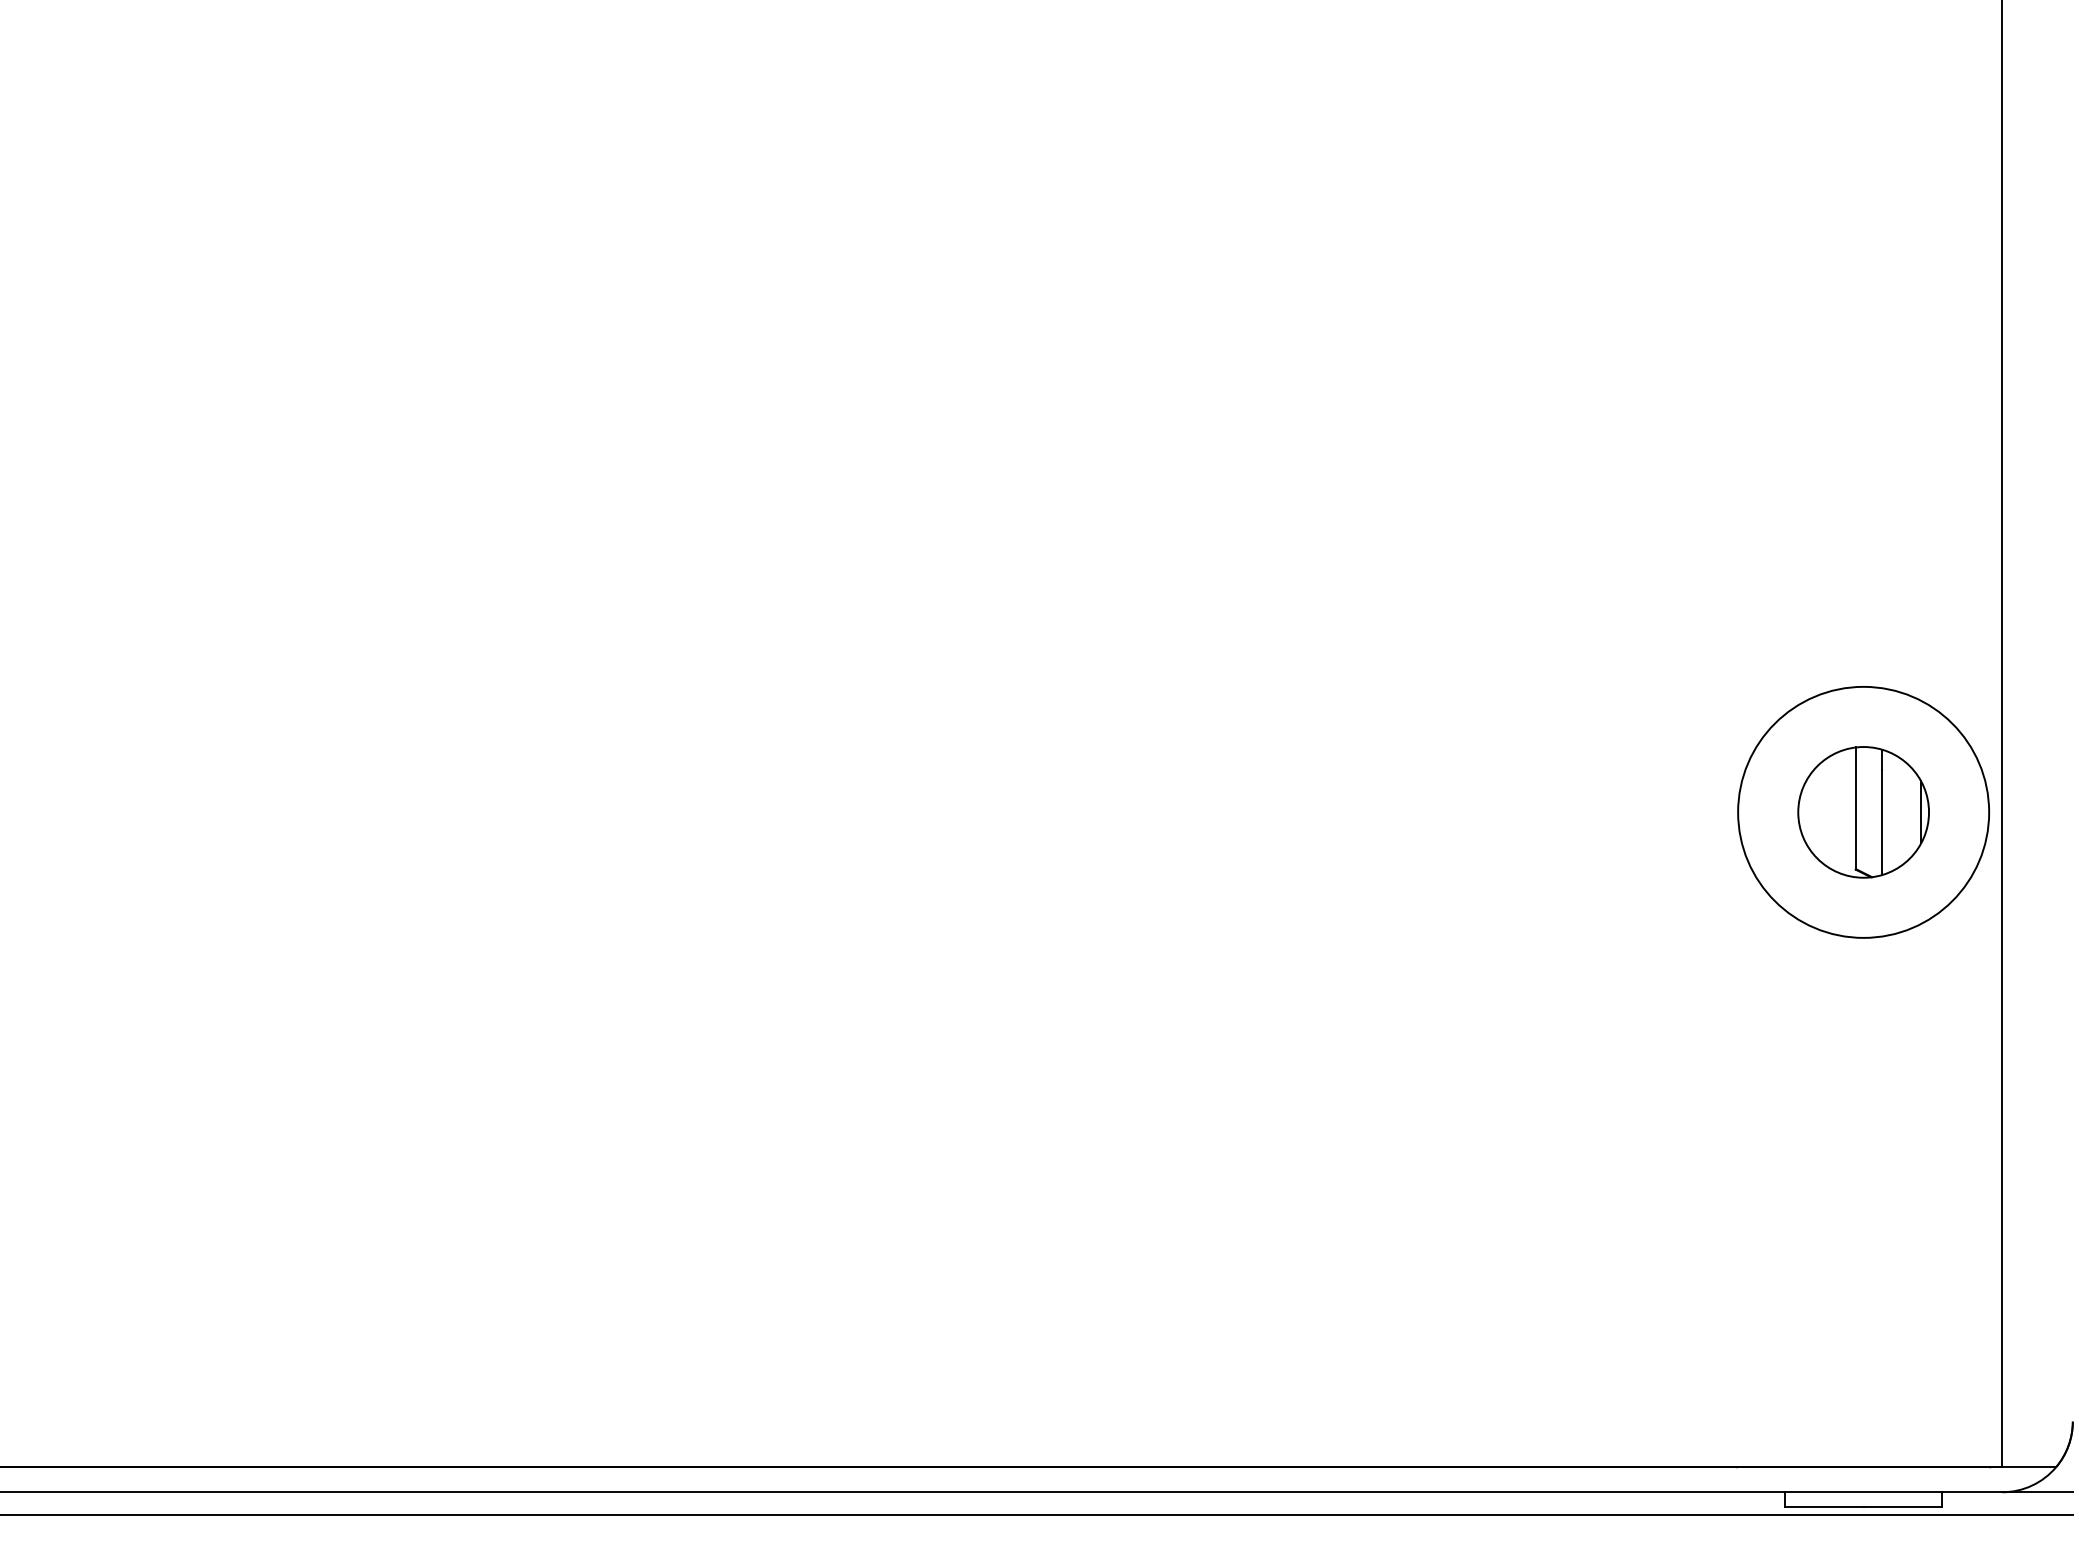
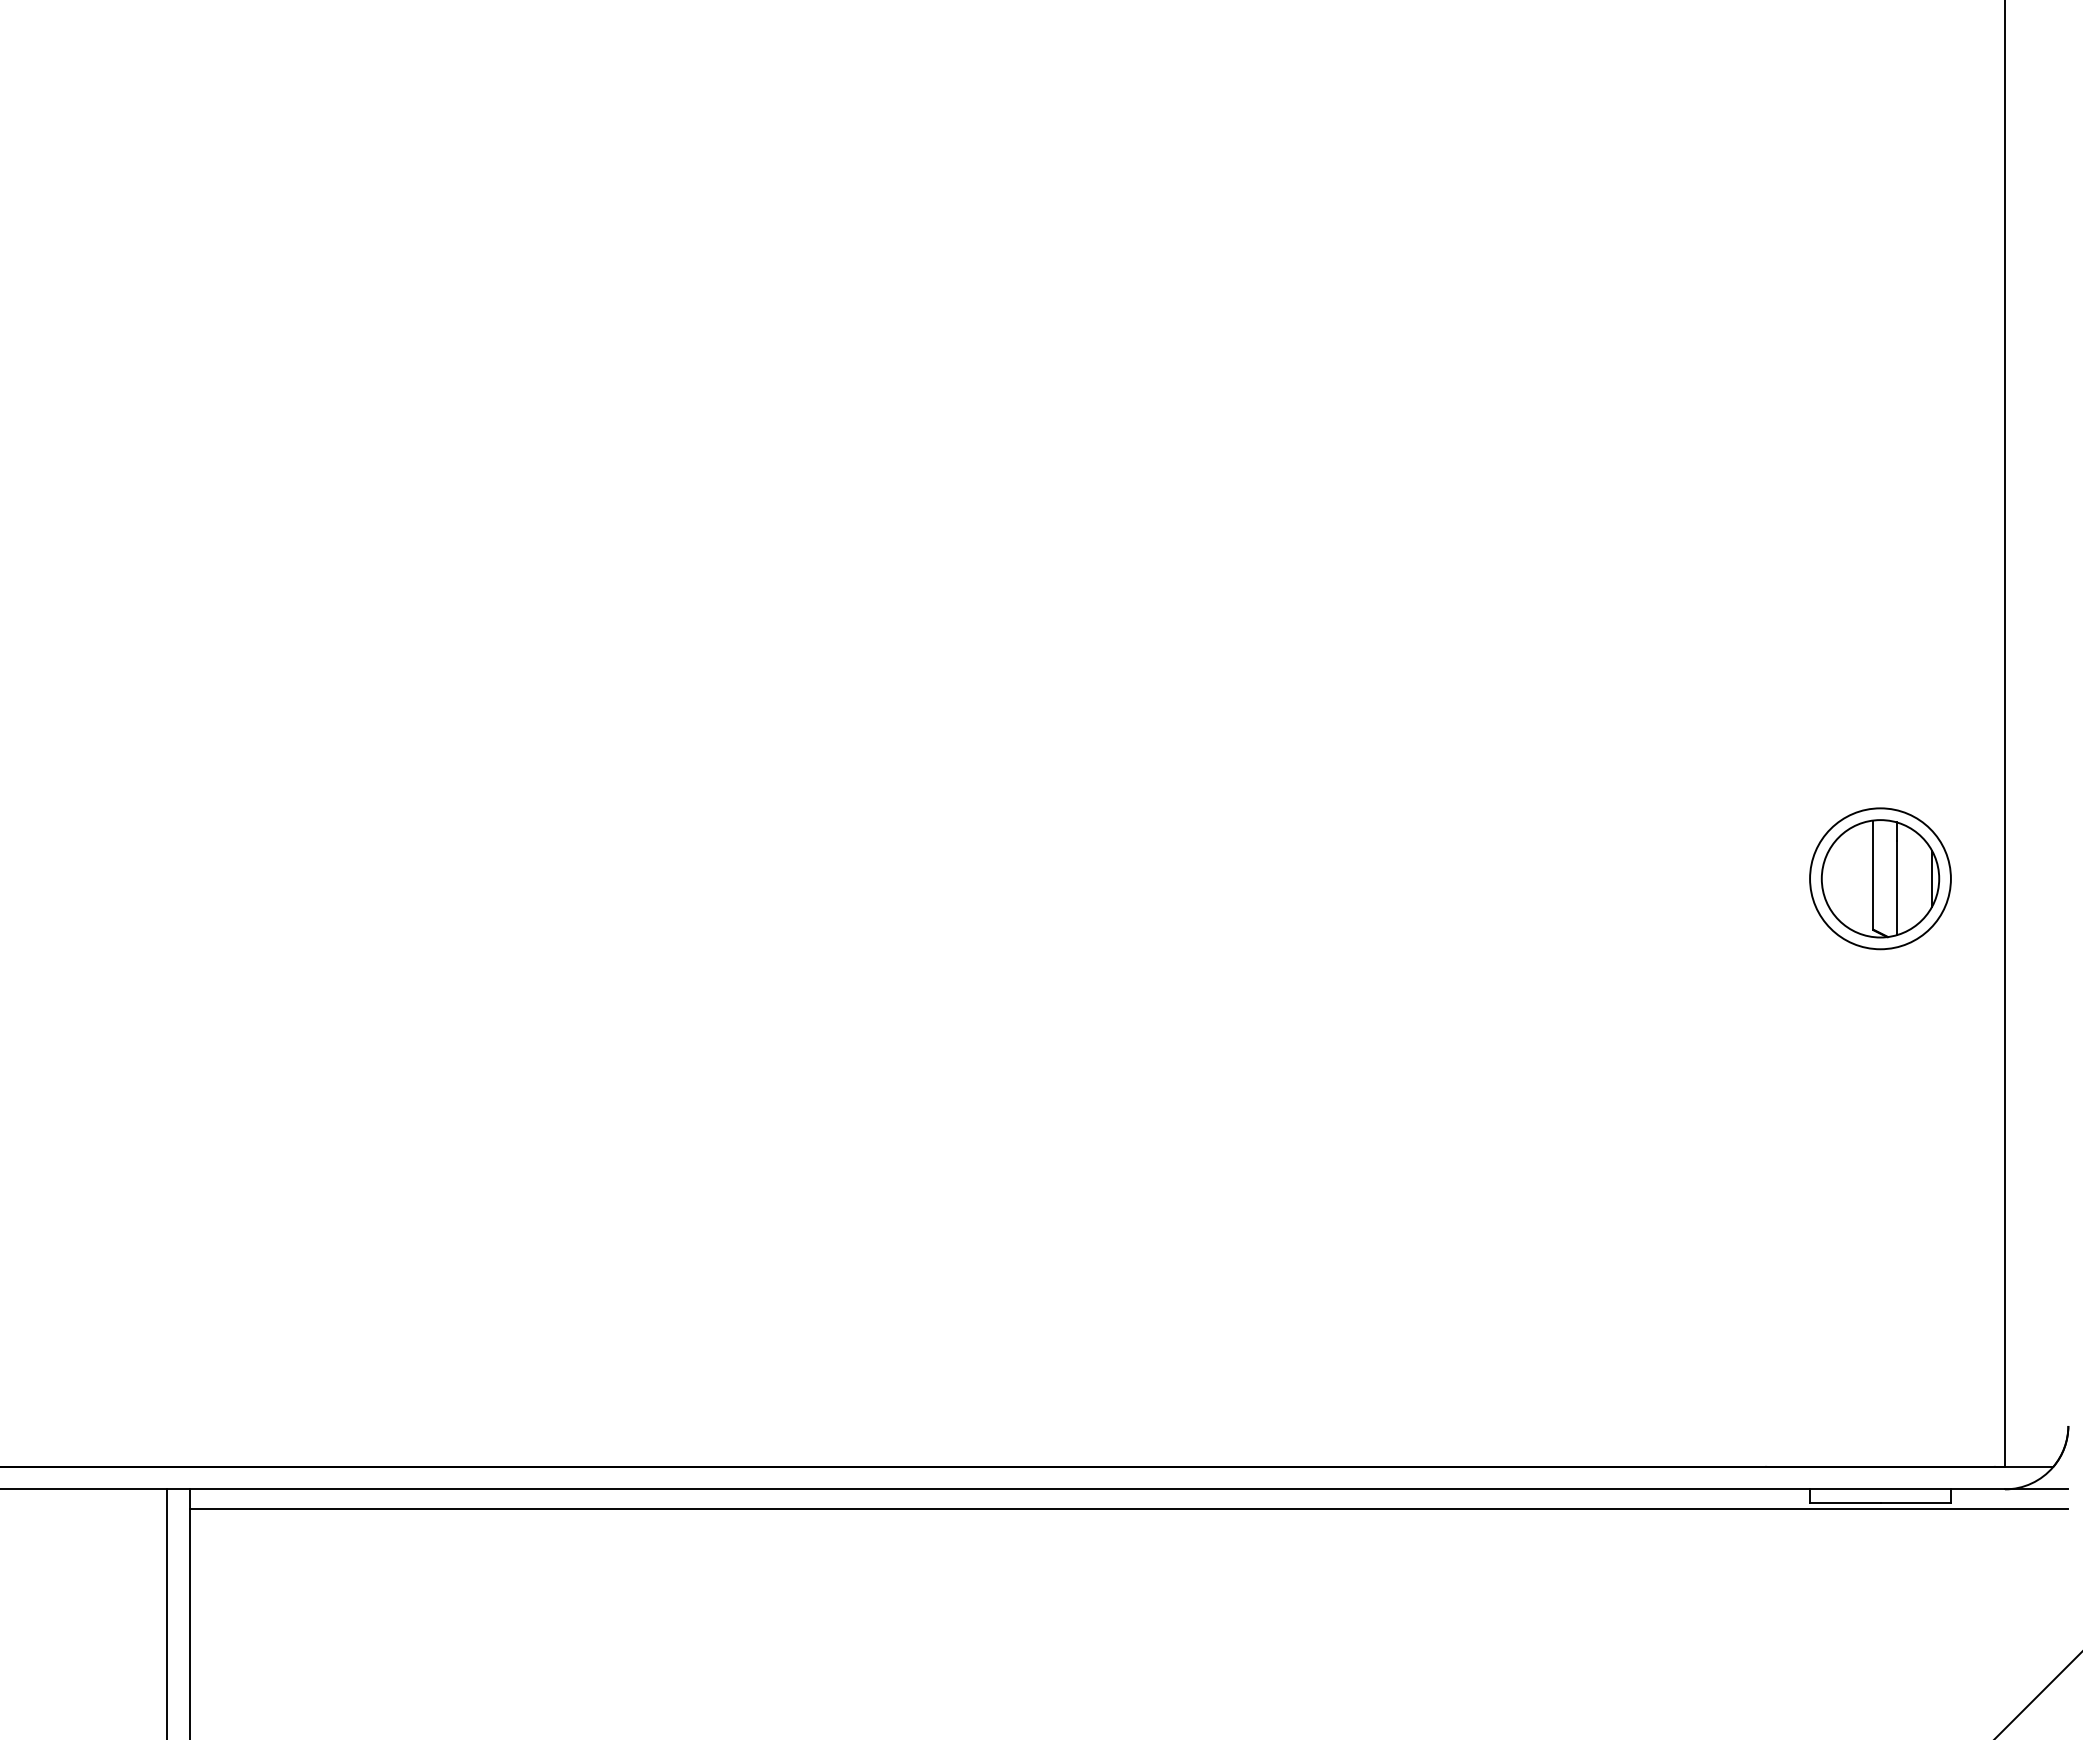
circle: (1863, 812) -> (1880, 878), size x0.62

